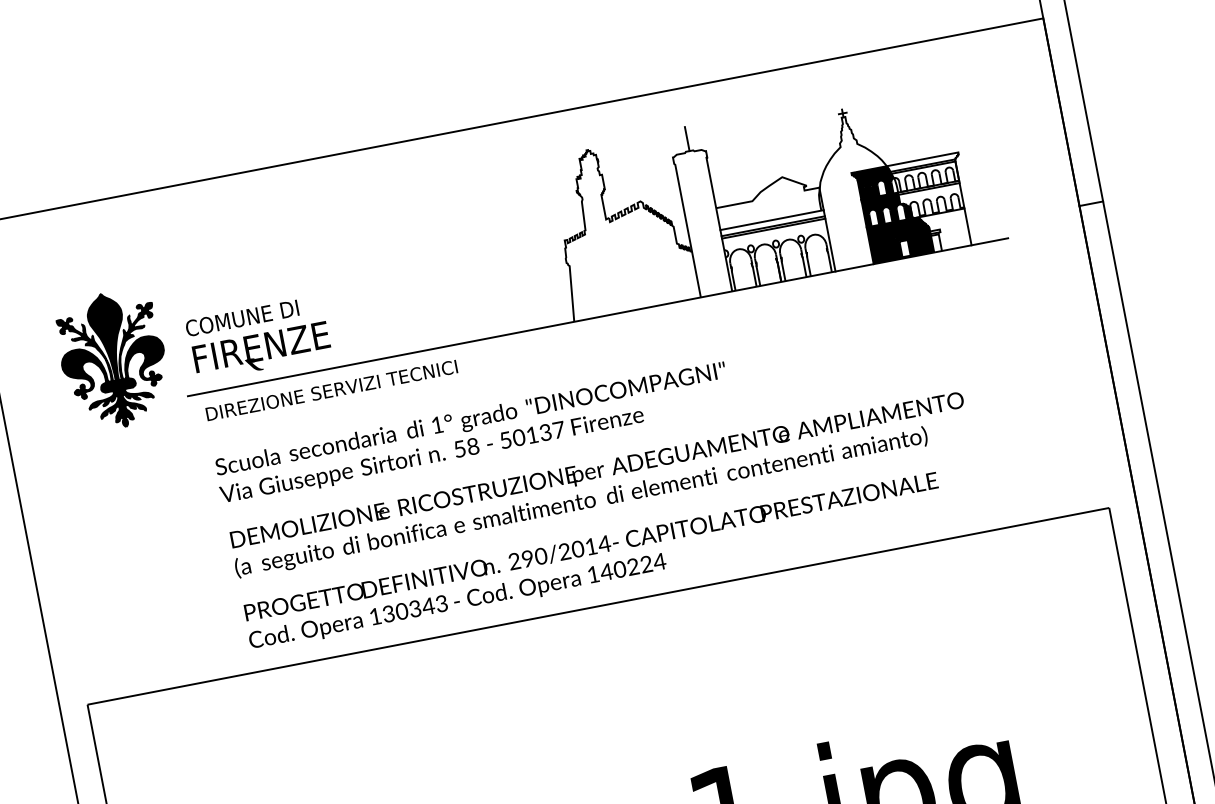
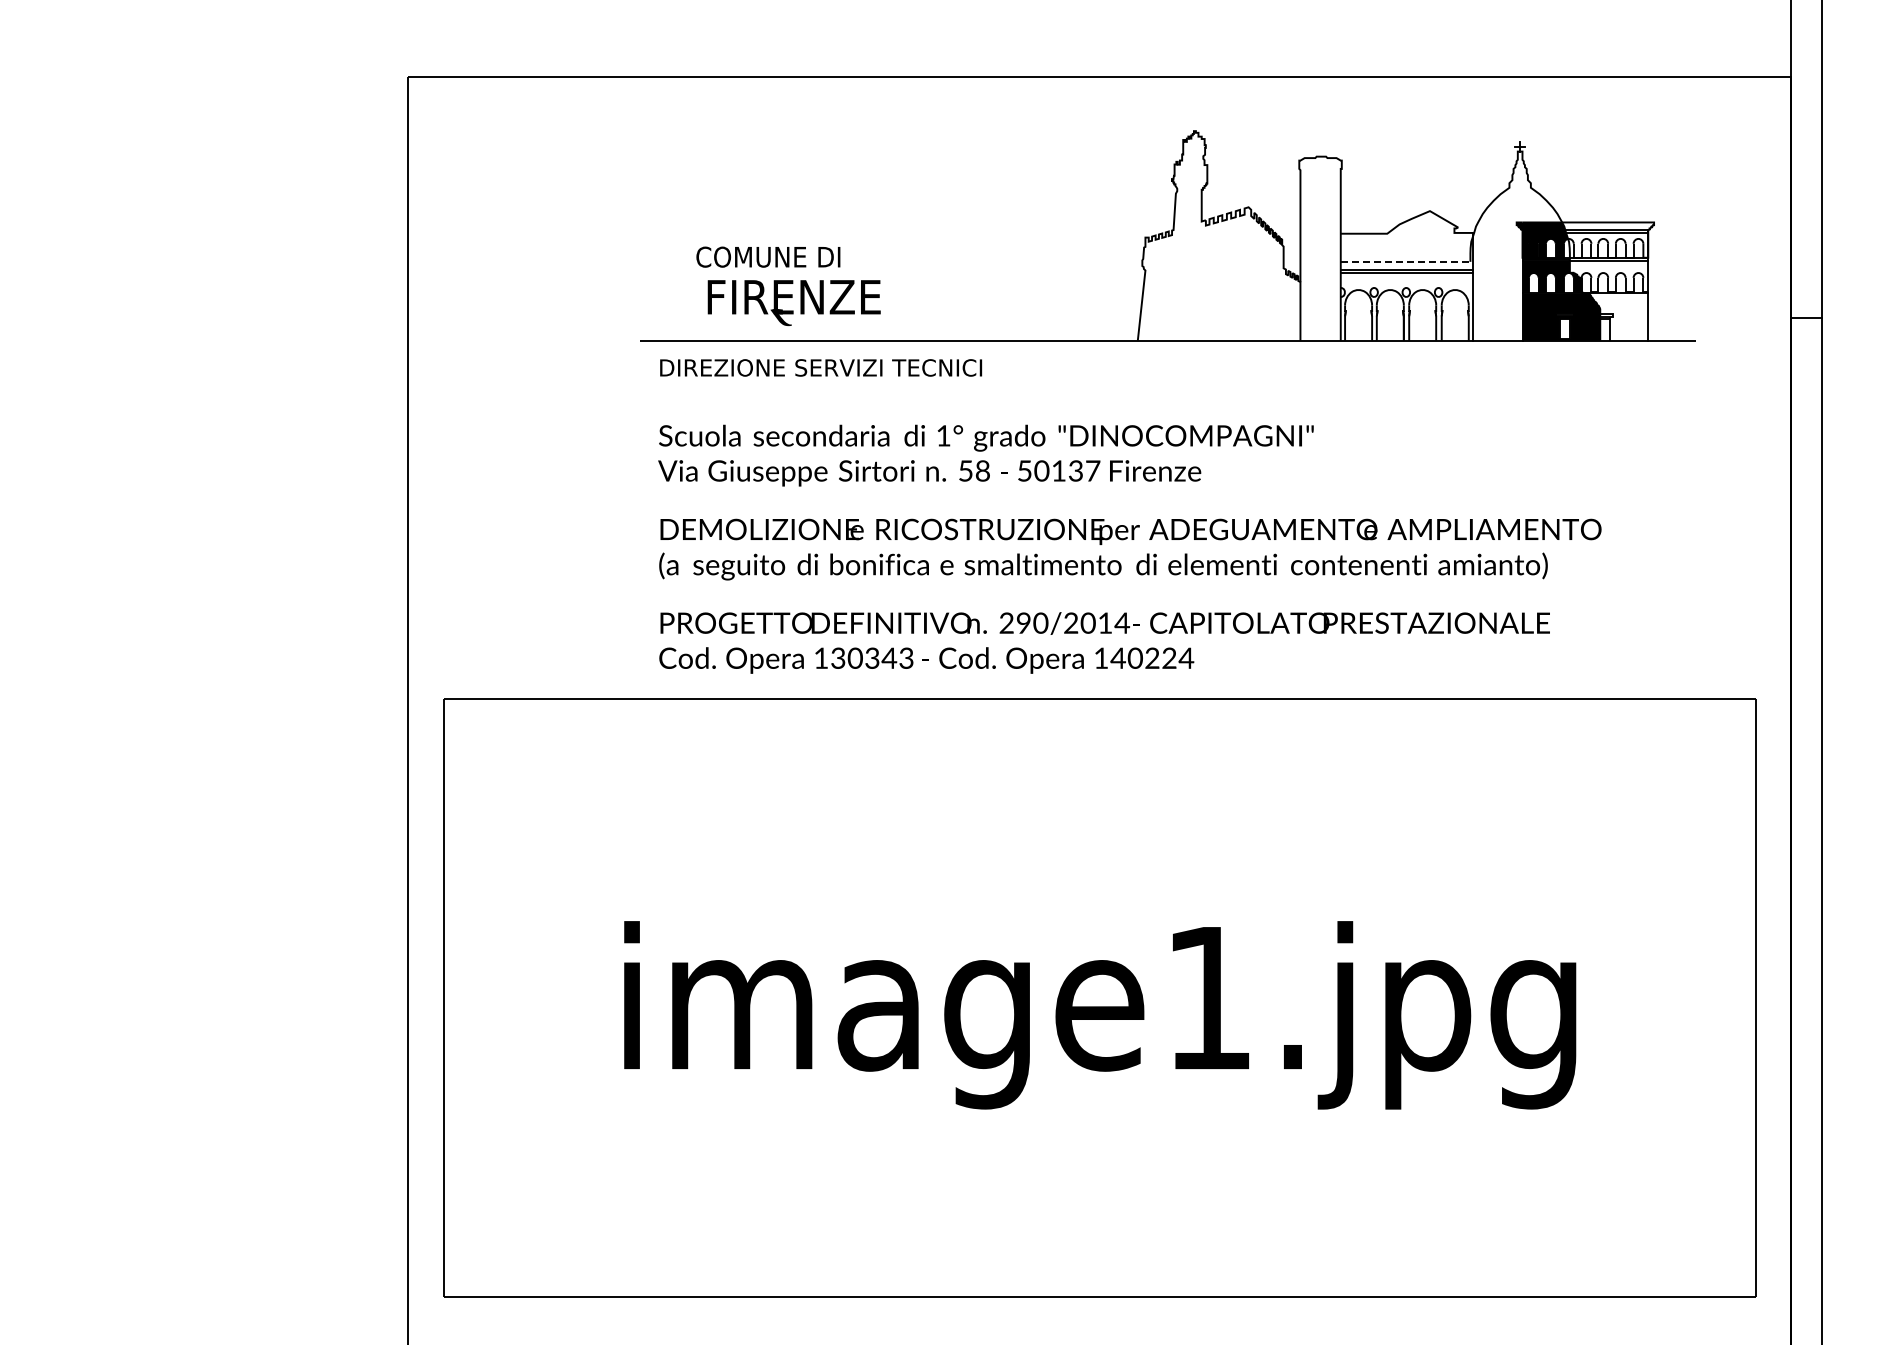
line: (687, 138) -> (1321, 140), removed
line: (772, 219) -> (1407, 261), solid -> dashed
text: (242, 317) -> (768, 256), moved
text: (261, 352) -> (793, 303), moved
part: (113, 360) -> (557, 278), removed

